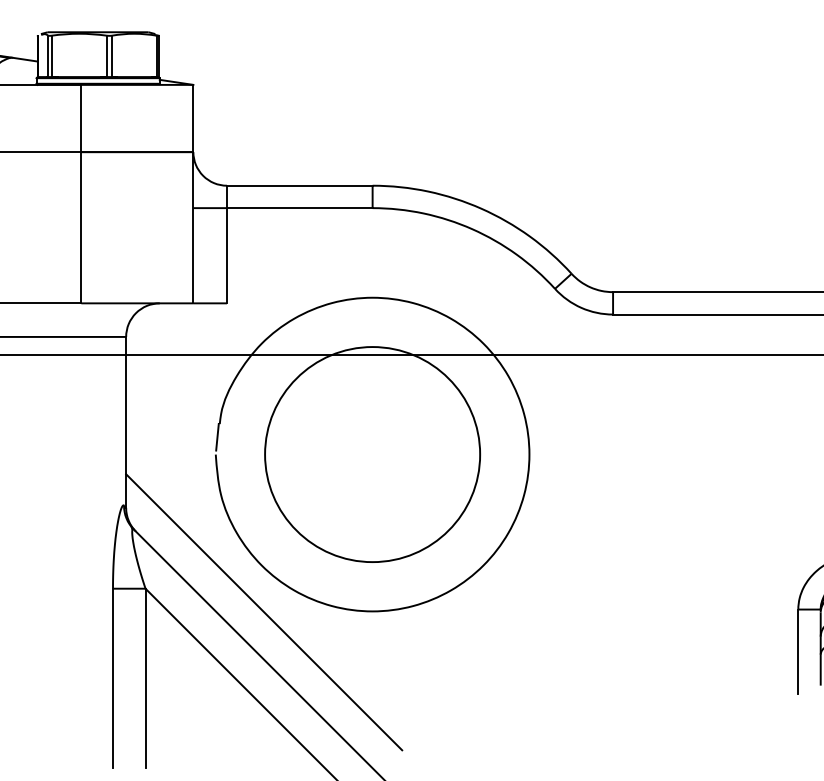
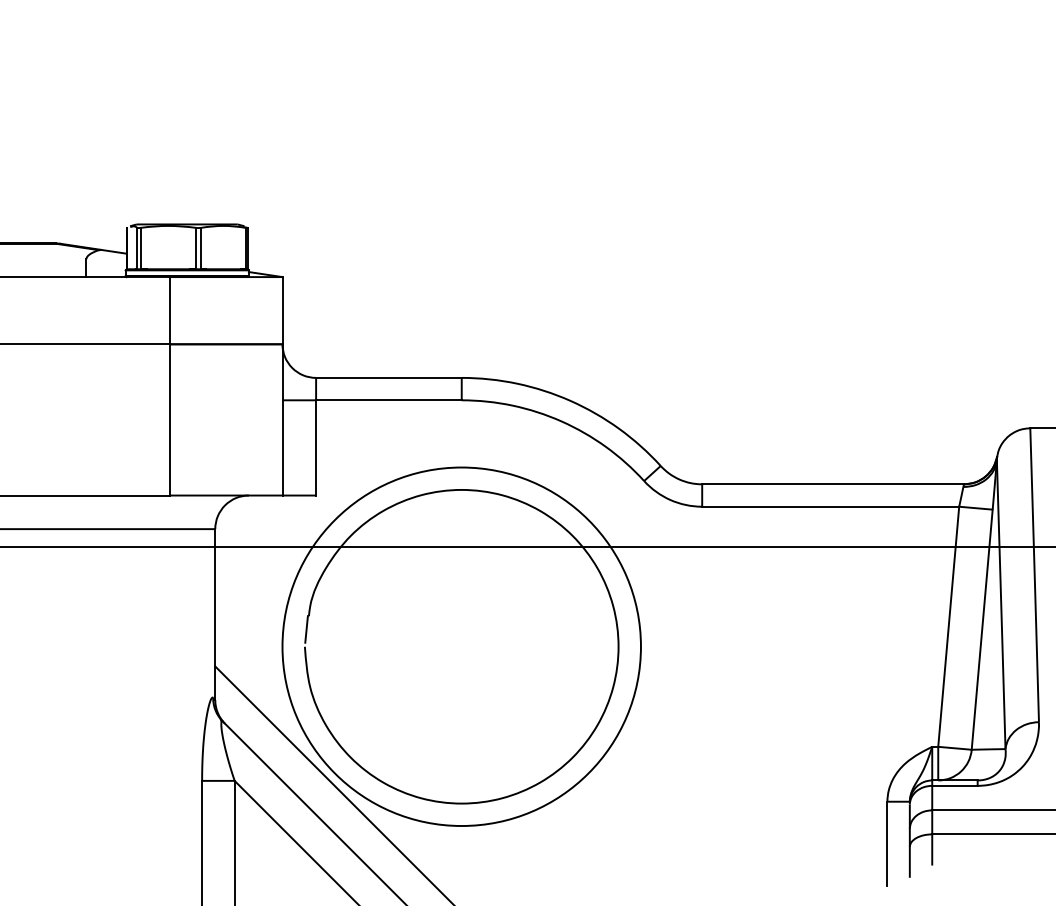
circle: (372, 454) -> (461, 646), size x1.67

